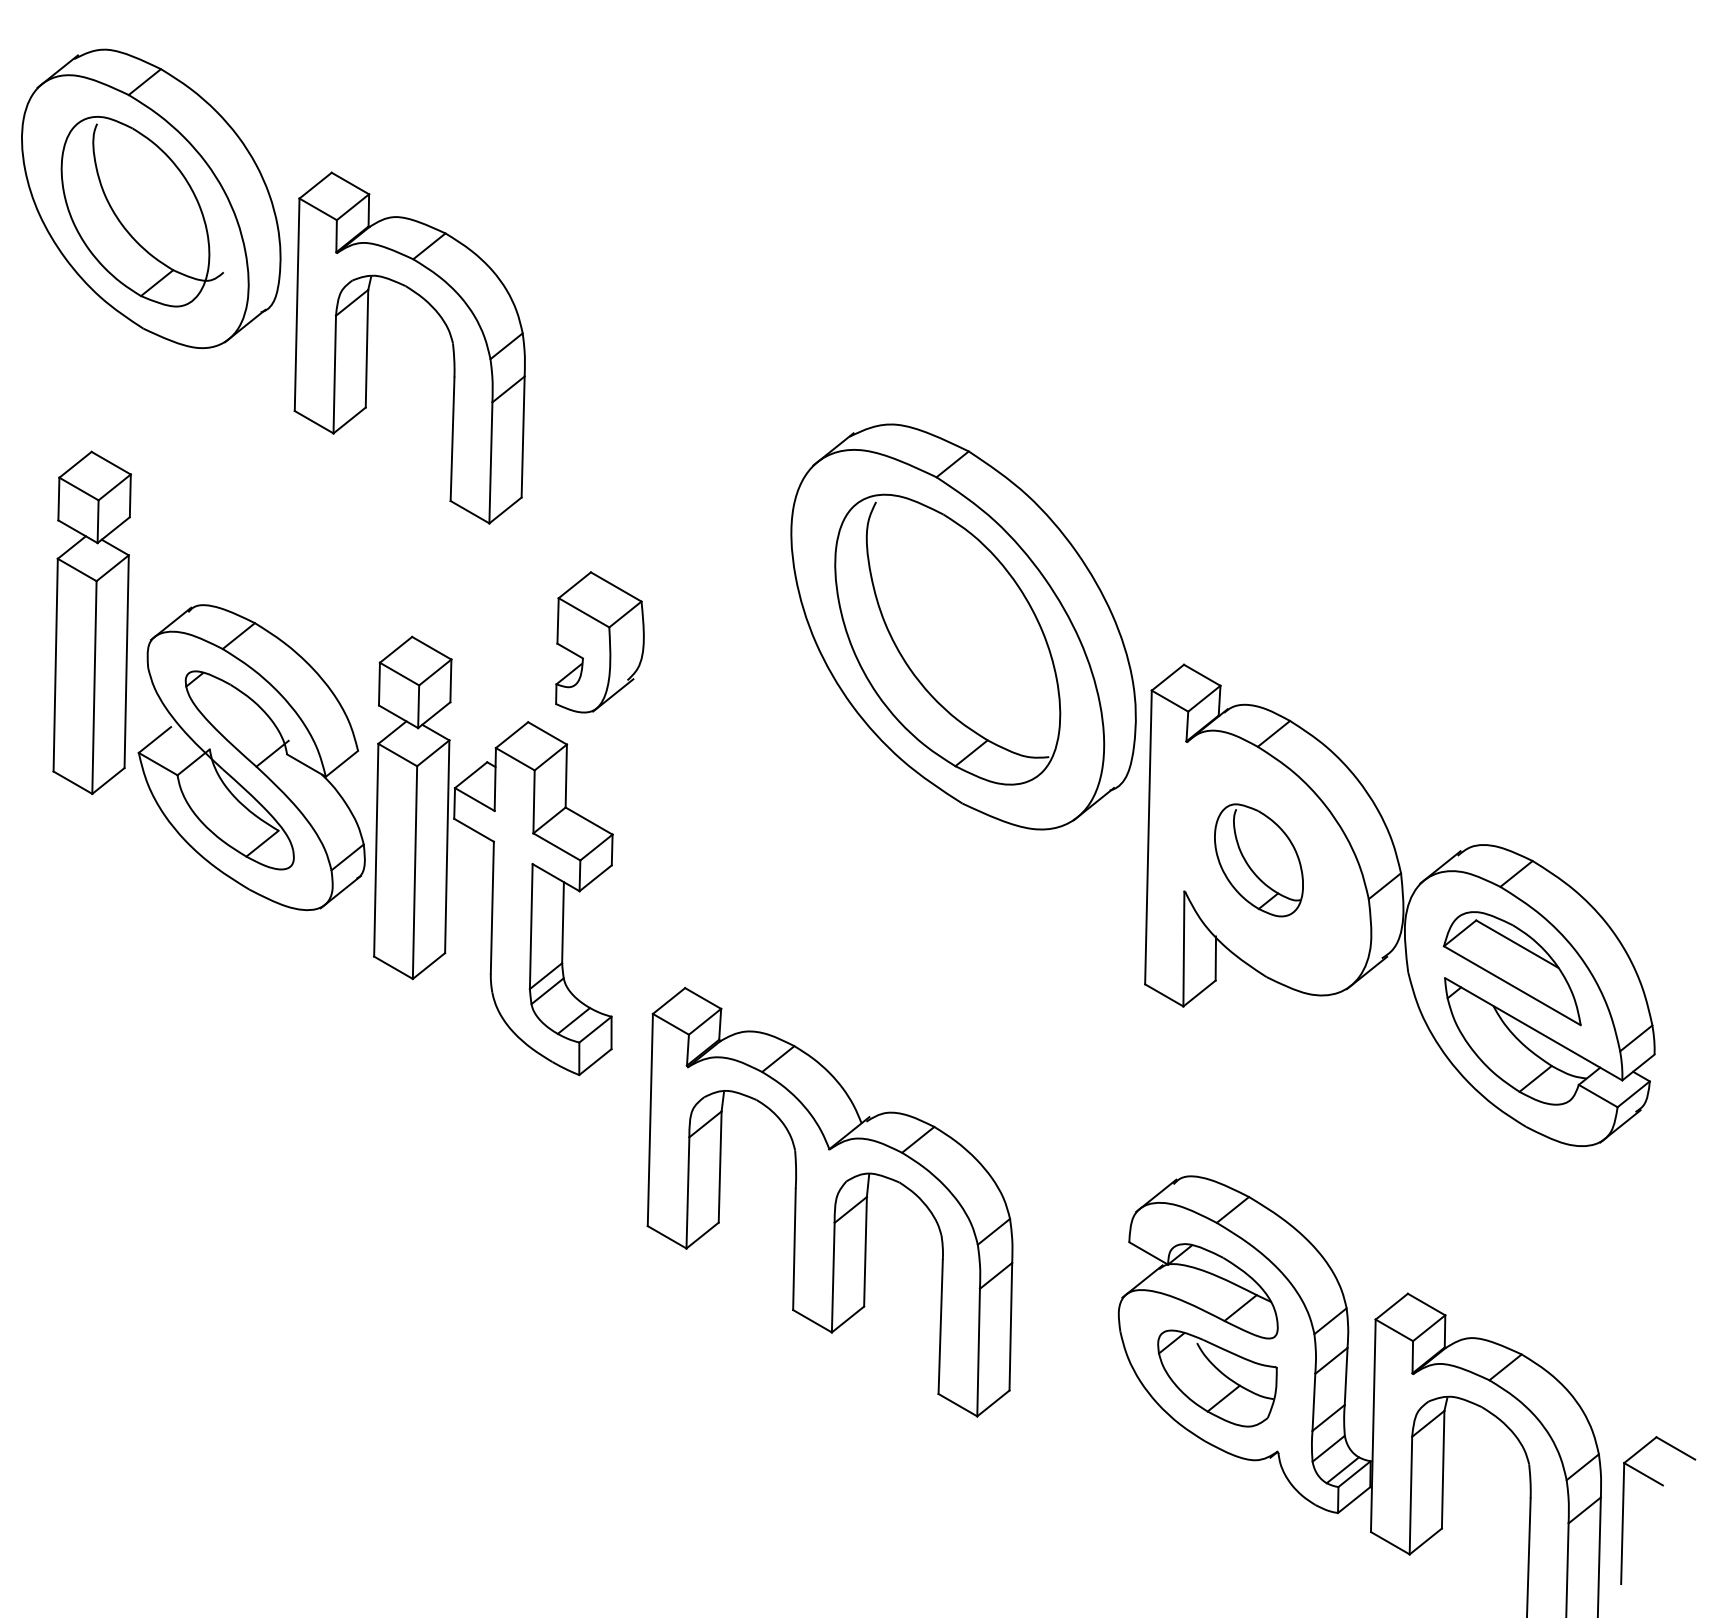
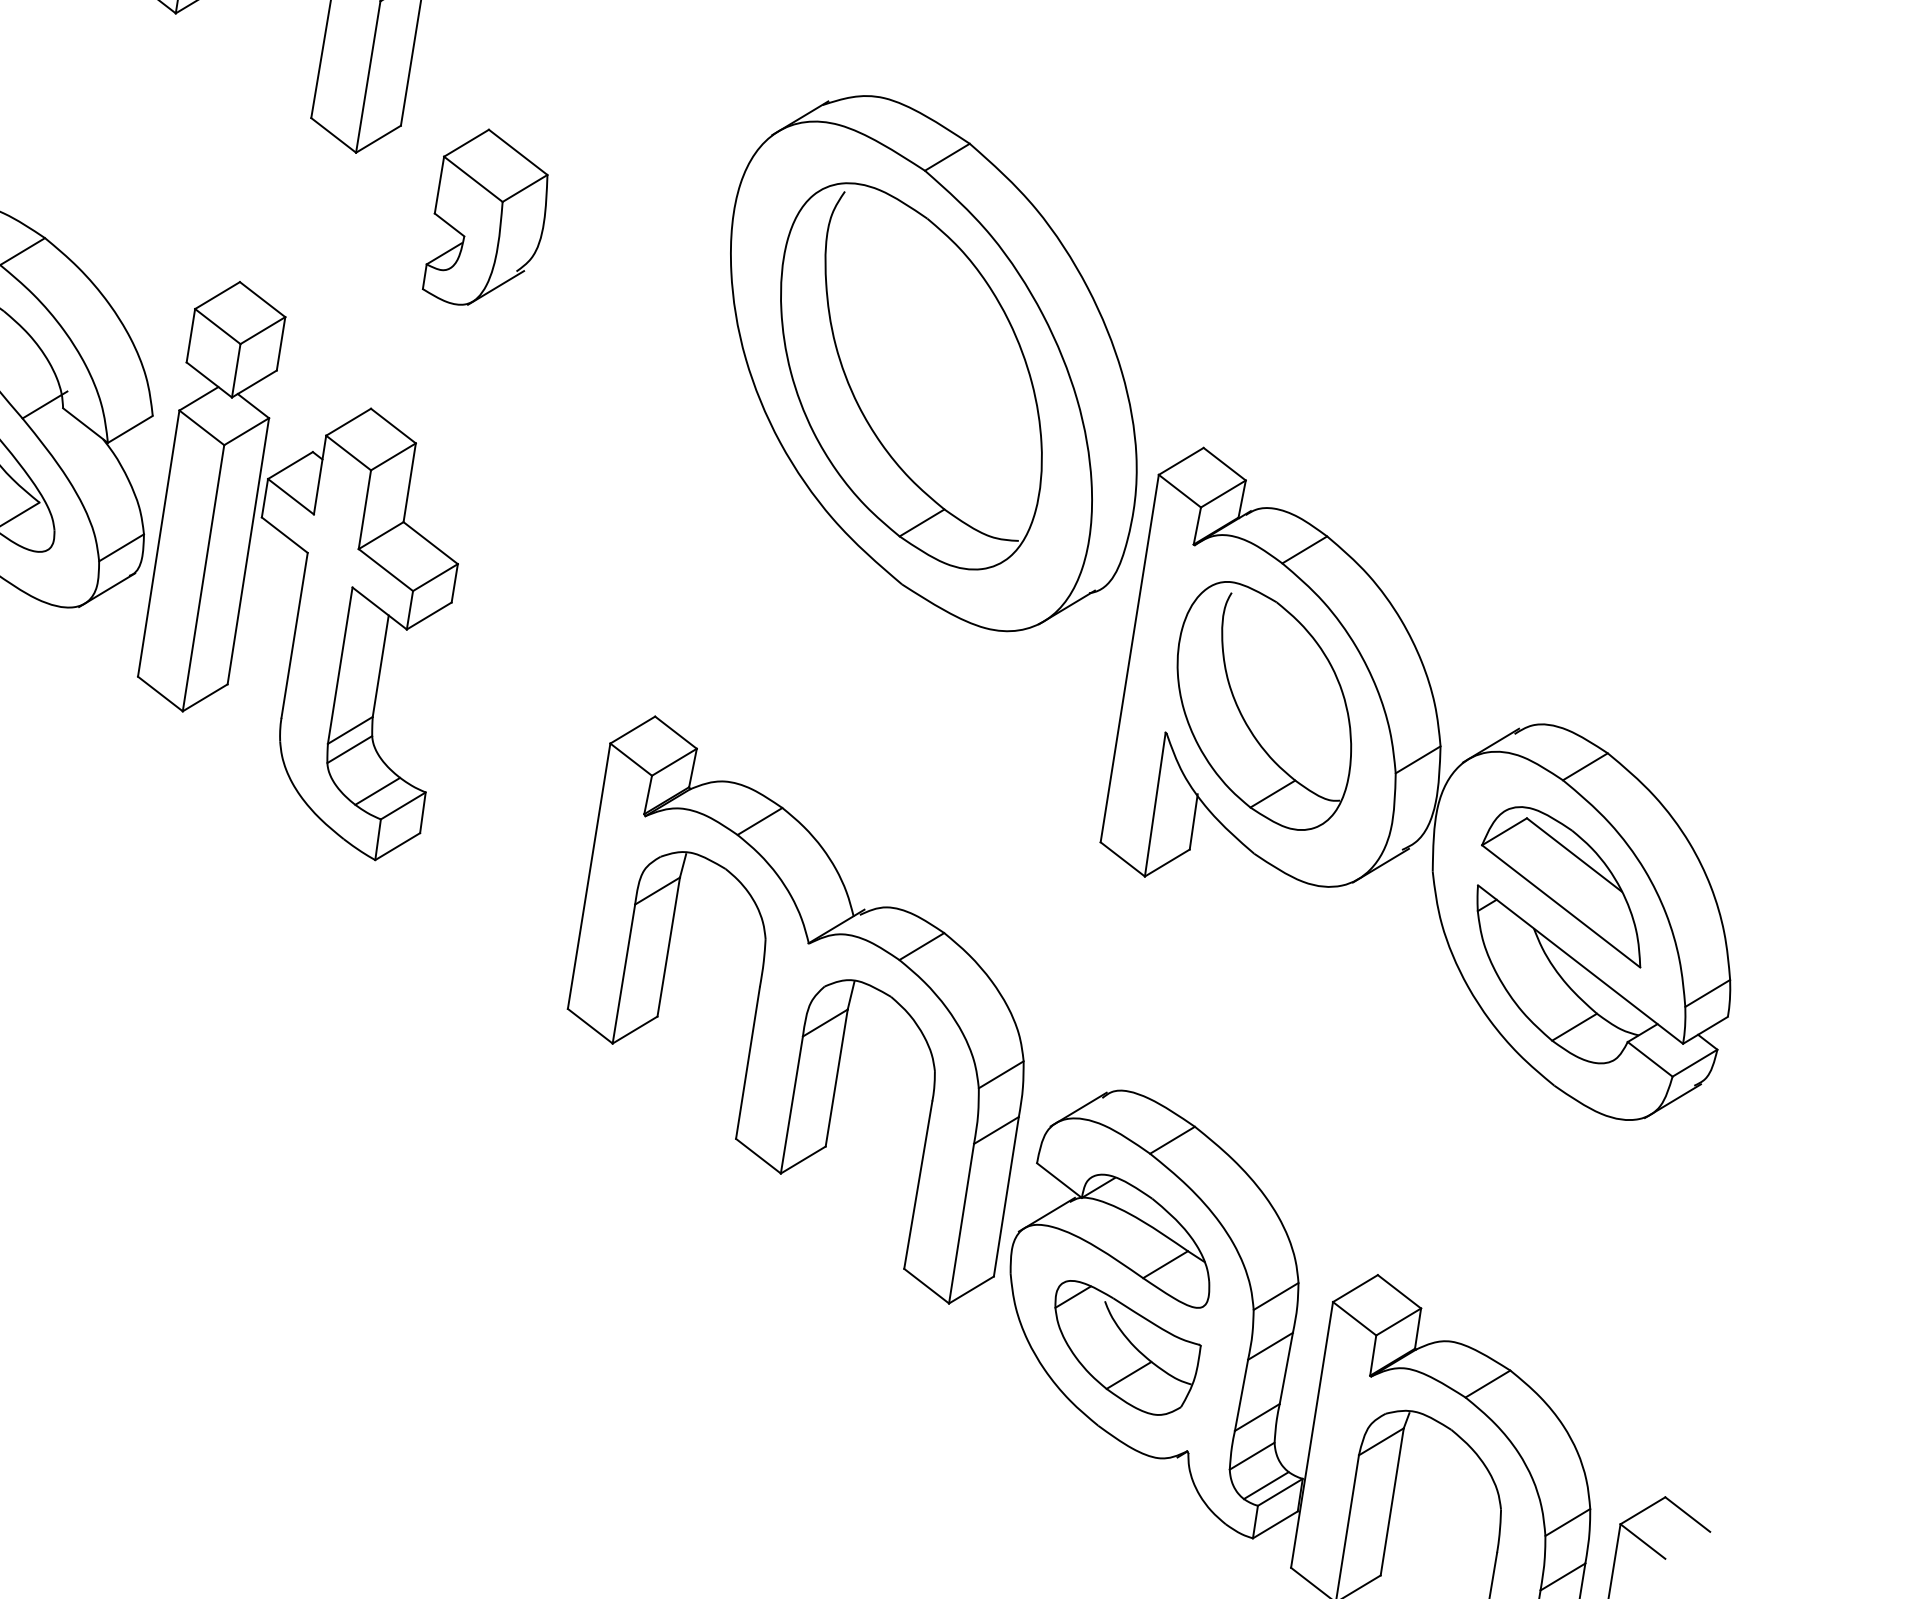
part: (599, 642) -> (487, 219), moved
part: (1258, 860) -> (1263, 706), size x1.67
part: (829, 1202) -> (799, 1010), moved

